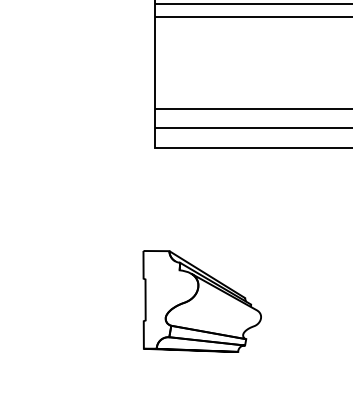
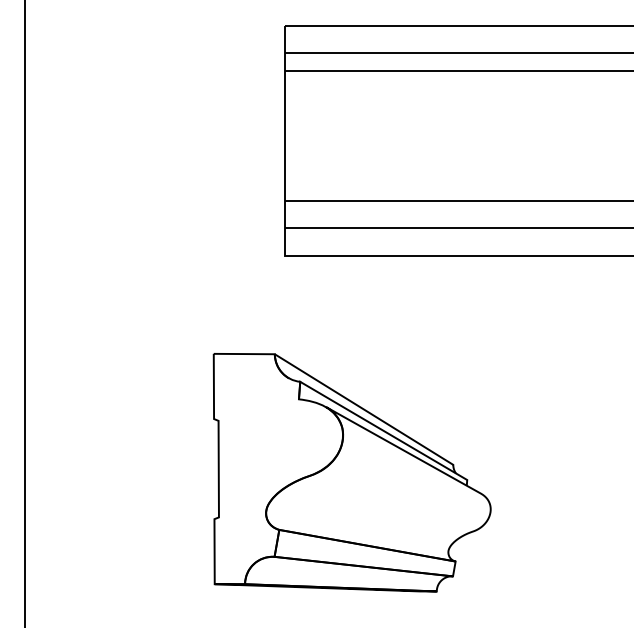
part: (201, 301) -> (351, 472), size x1.67

